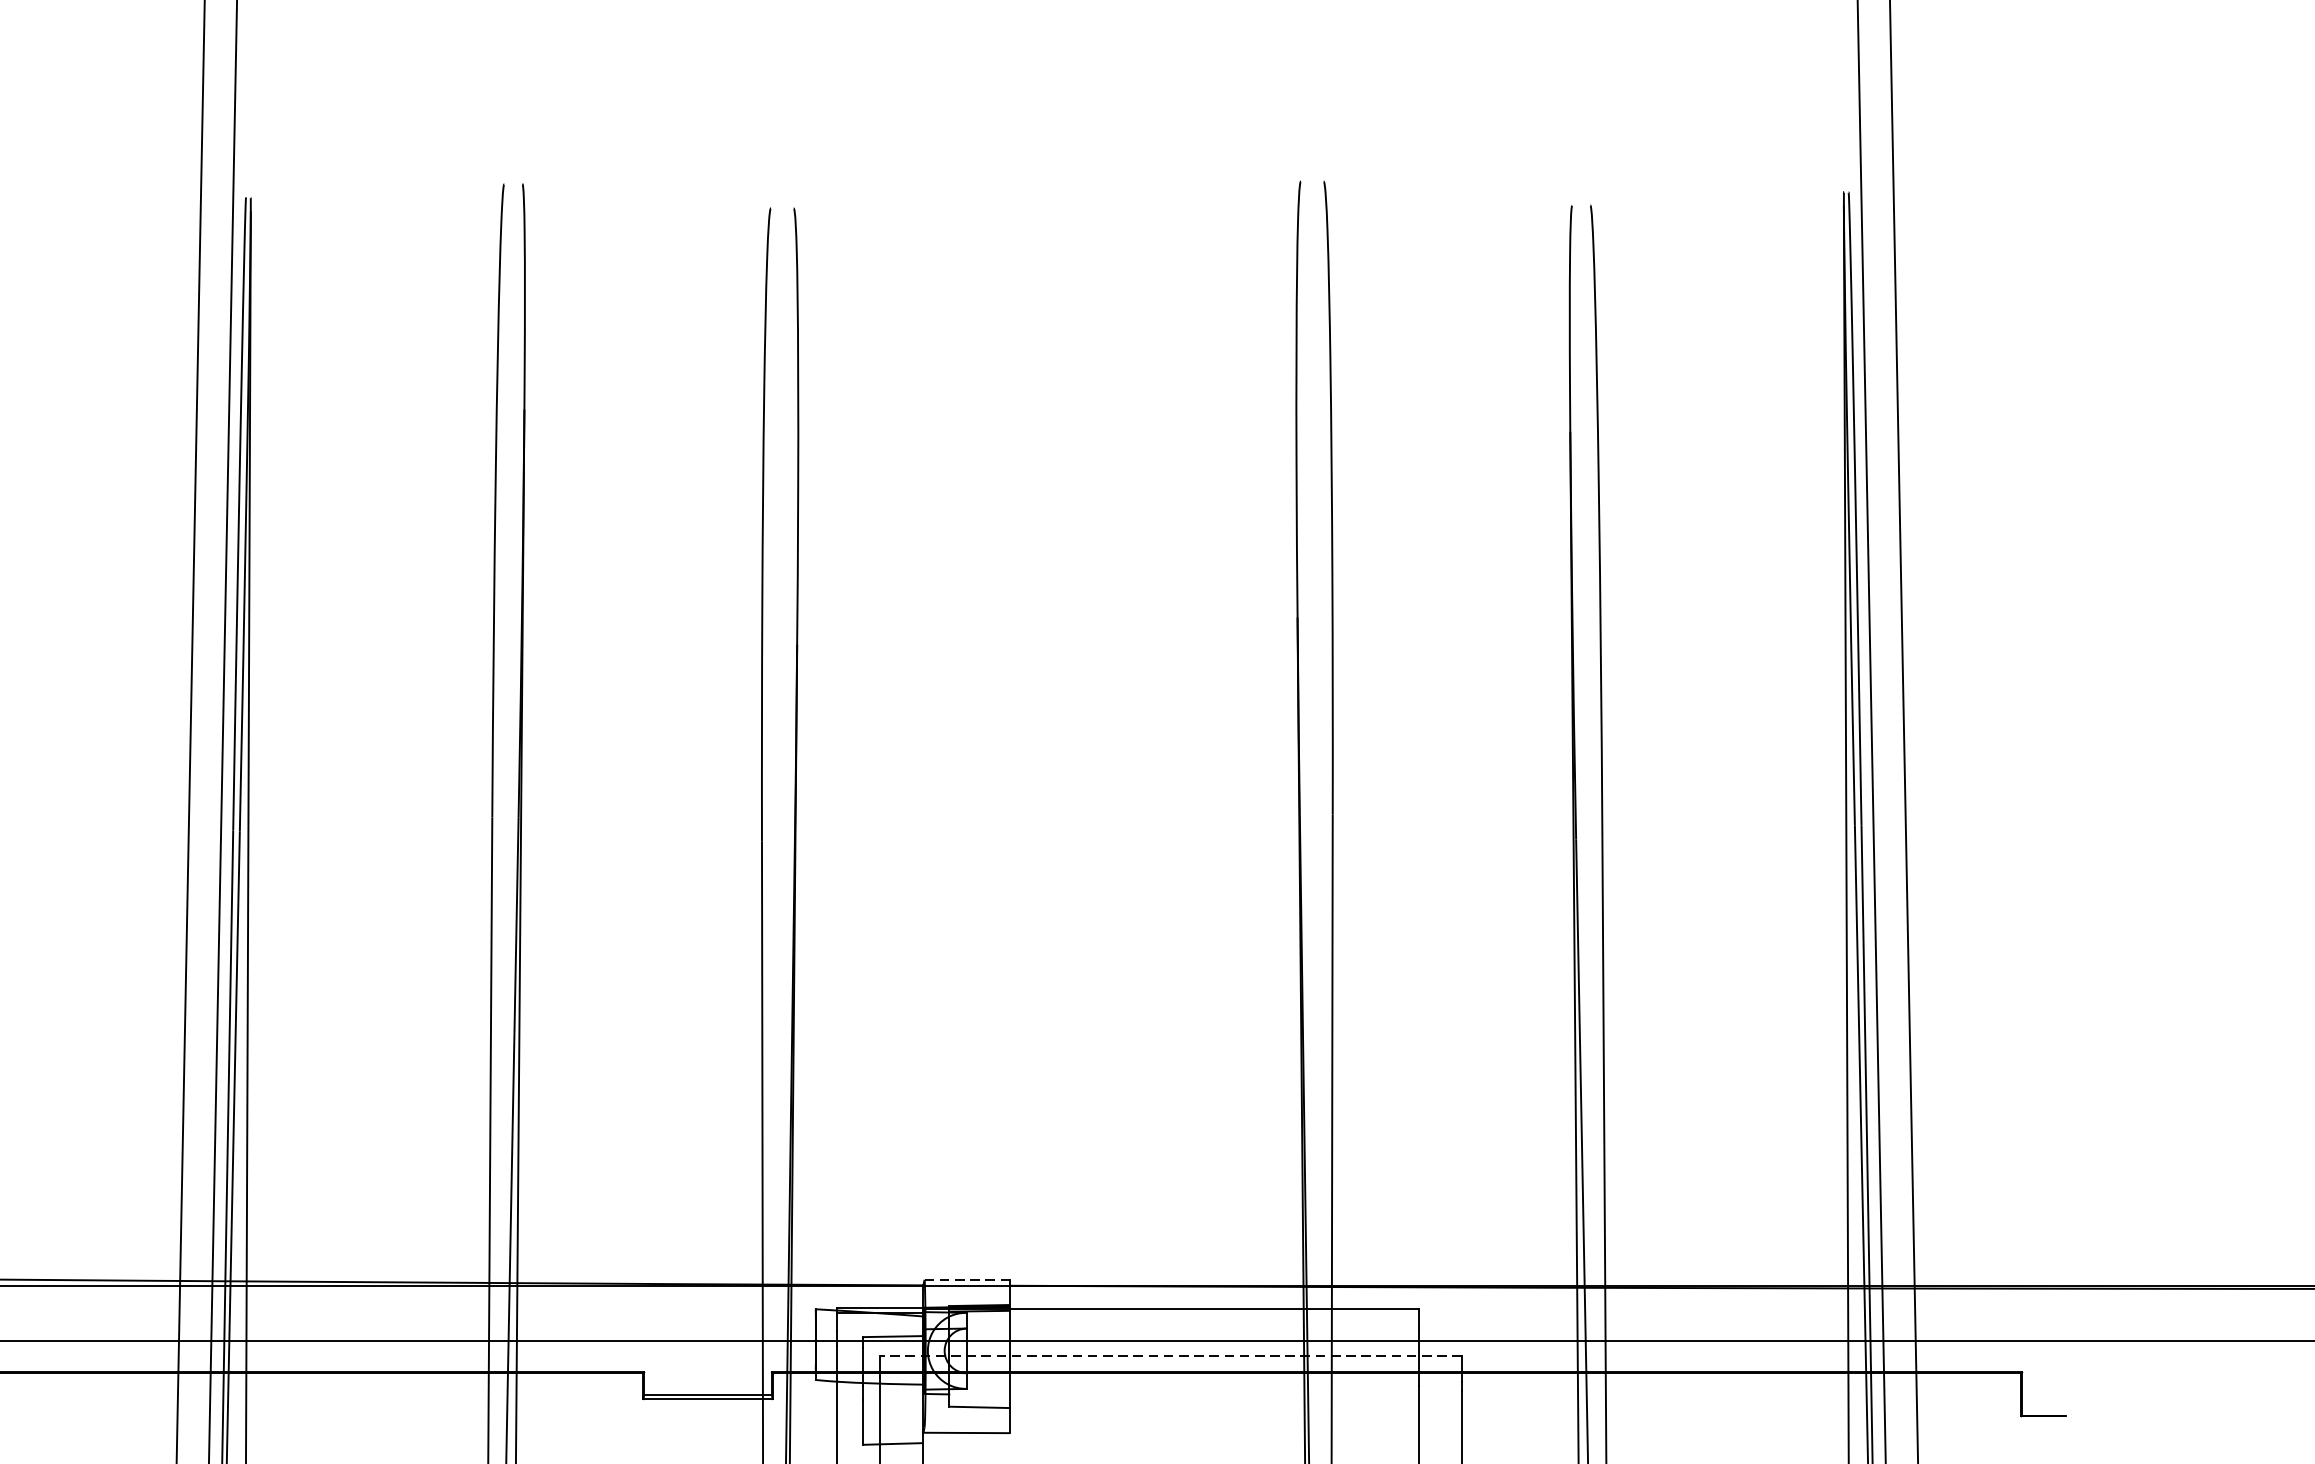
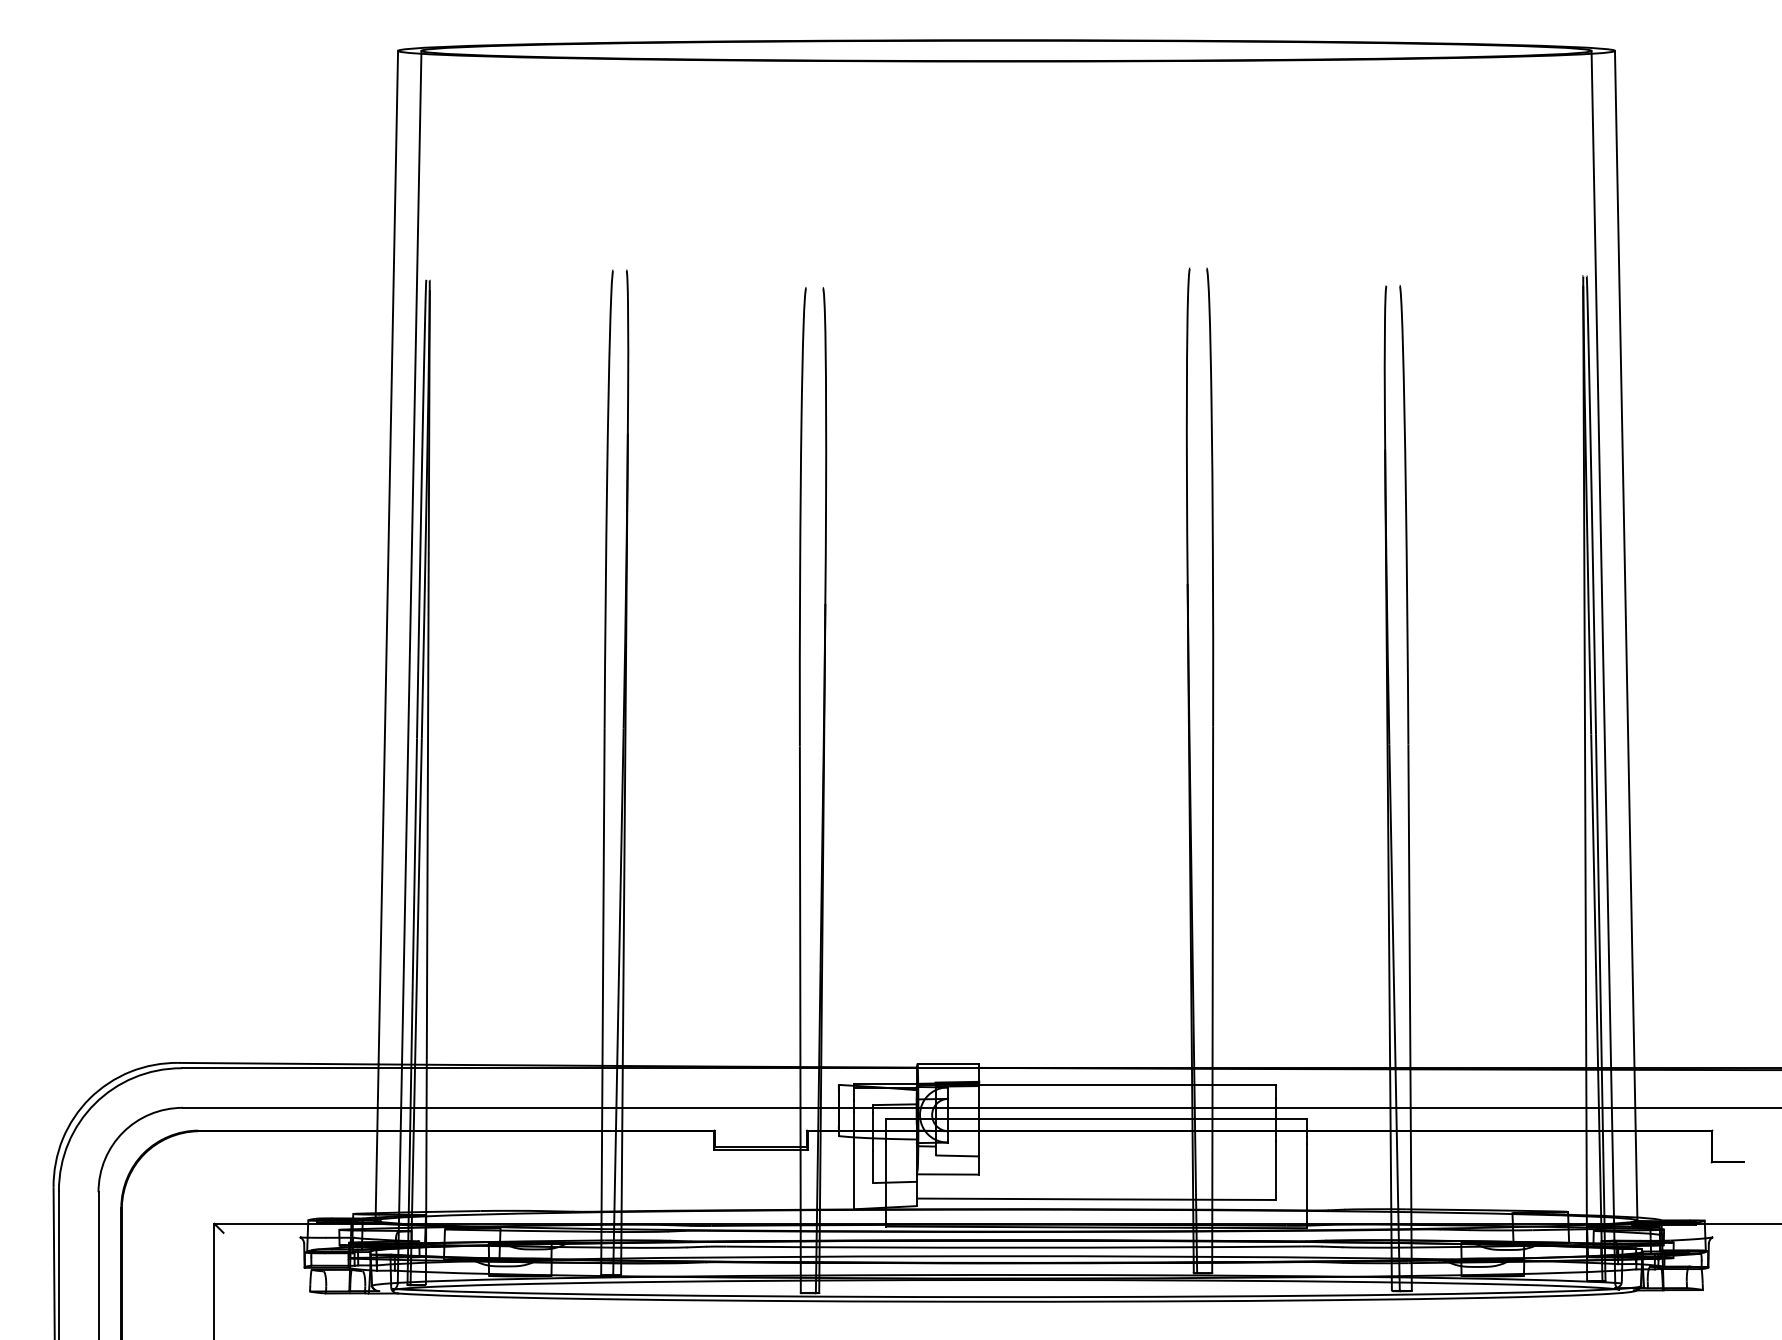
line: (967, 1279) -> (948, 1063), dashed -> solid
line: (1171, 1355) -> (1096, 1118), dashed -> solid

